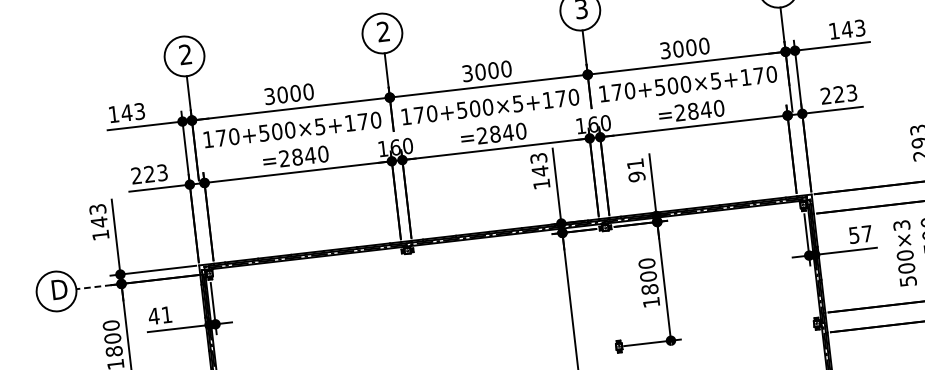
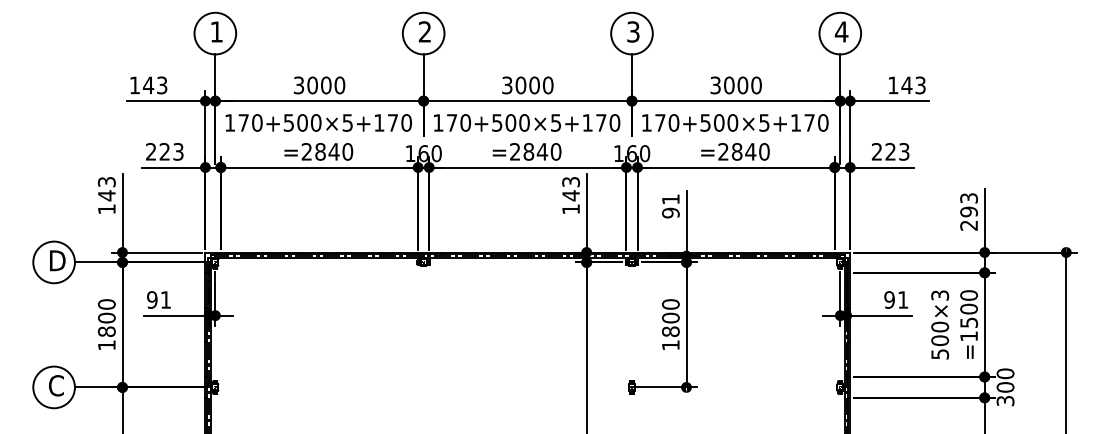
text: (185, 54) -> (216, 31), 2 -> 1
text: (860, 234) -> (896, 299), 57 -> 91
line: (93, 287) -> (93, 262), dashed -> solid
text: (153, 315) -> (151, 299), 41 -> 91

